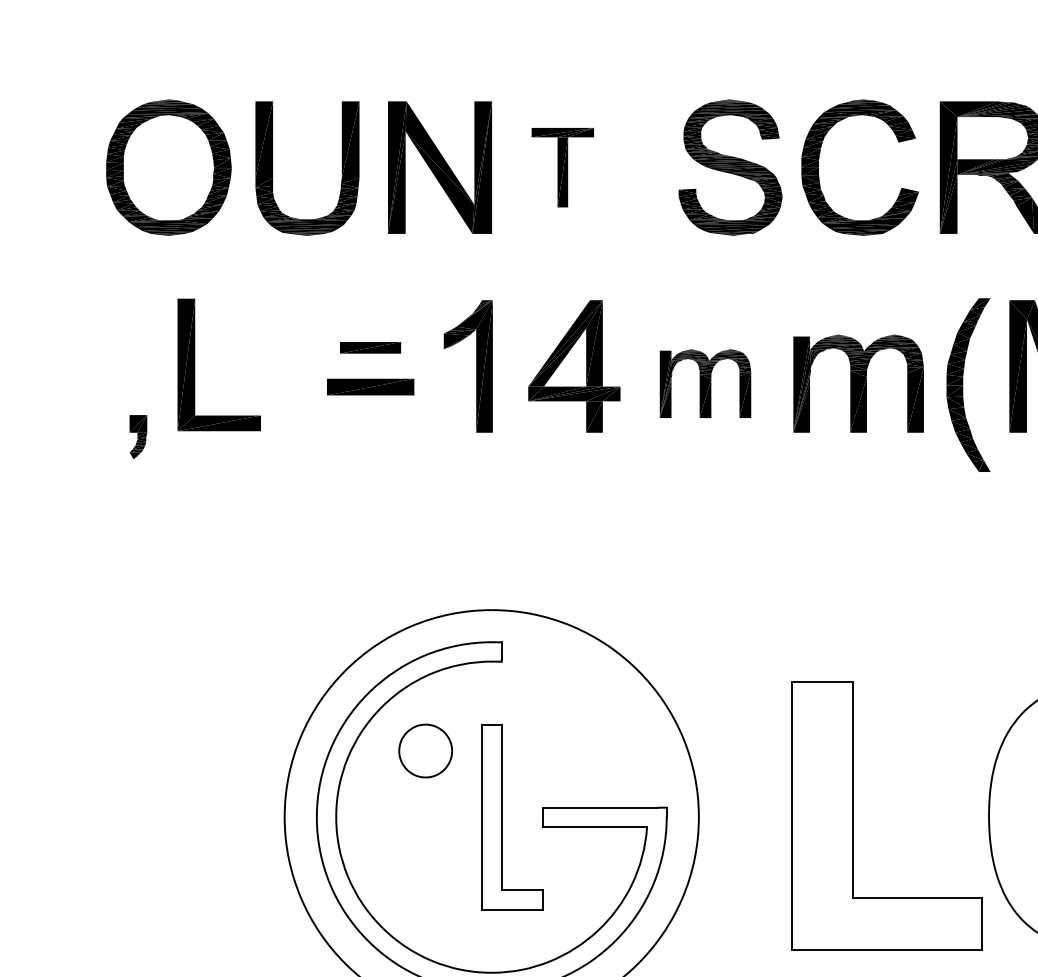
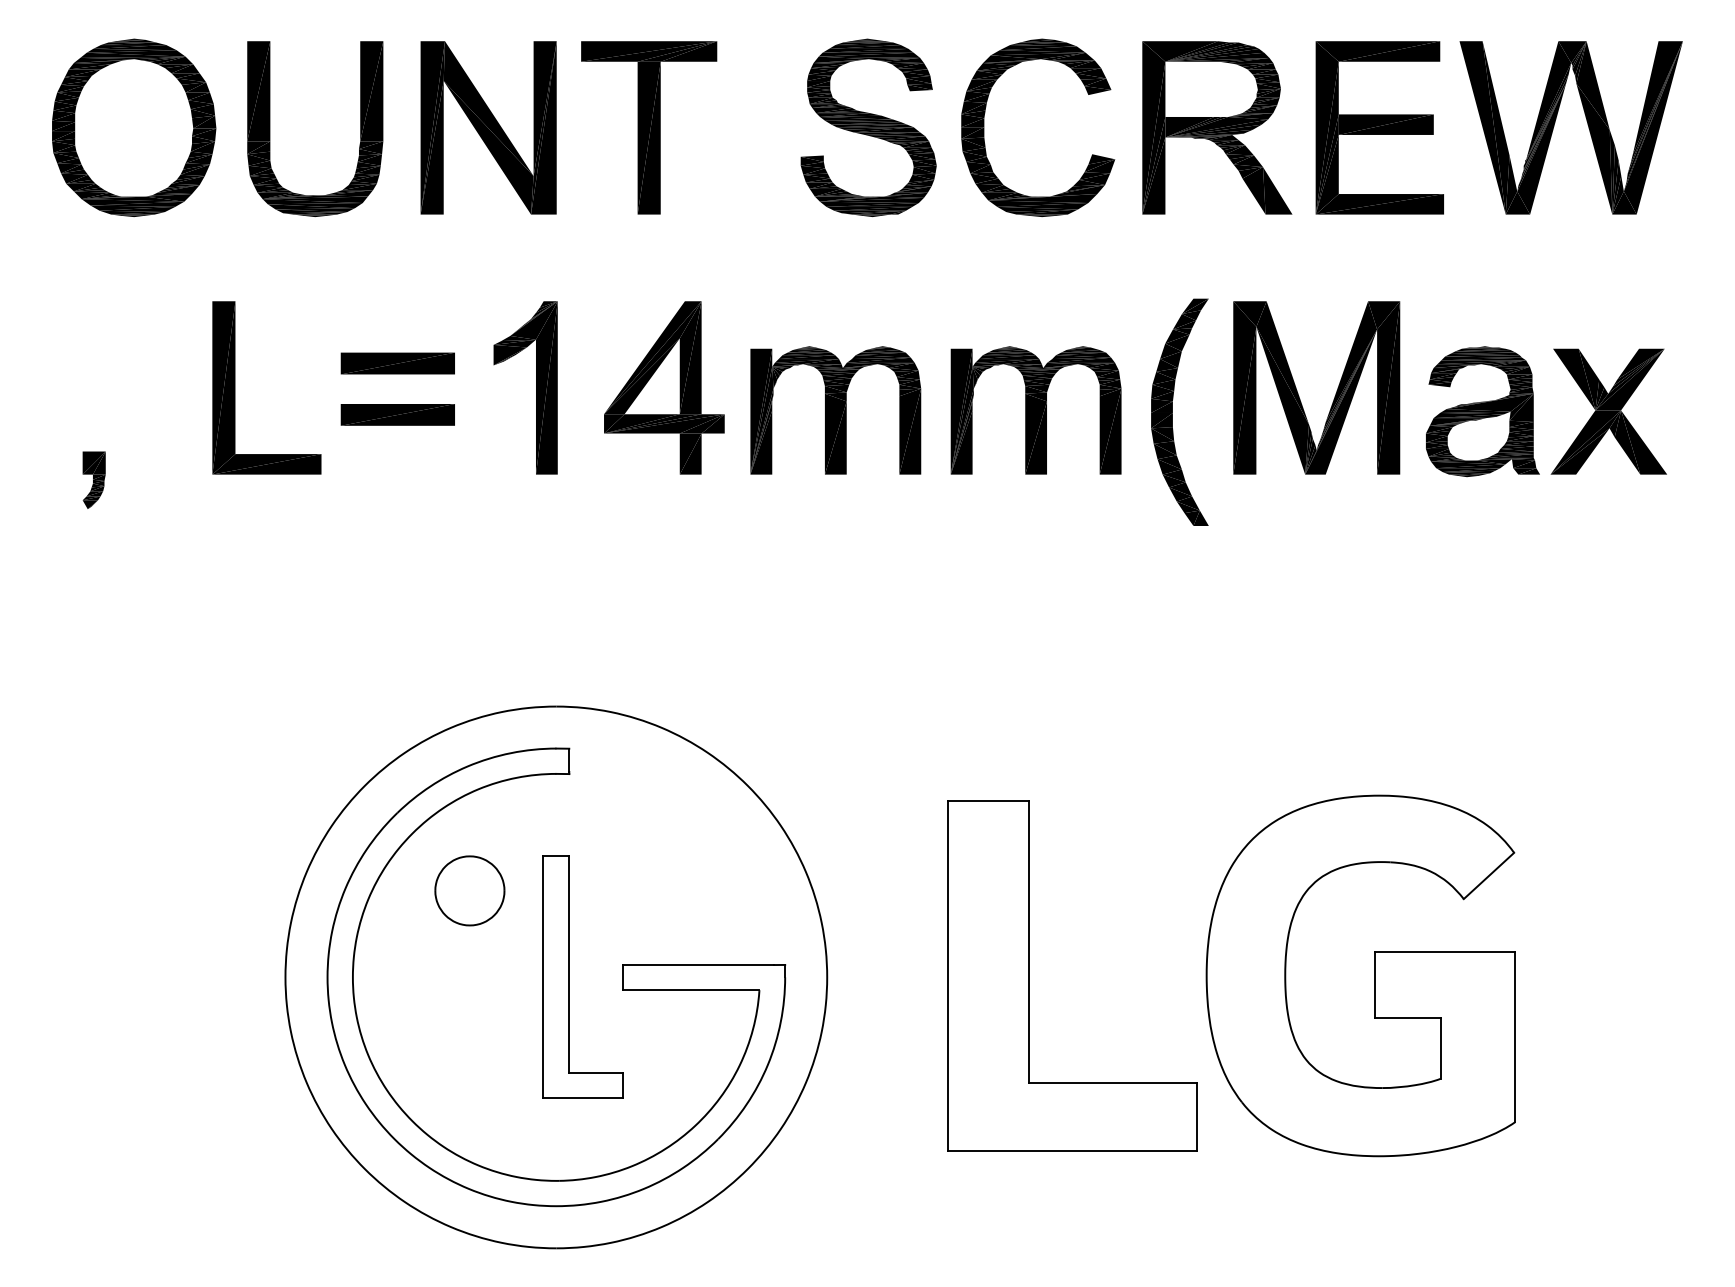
part: (563, 167) -> (649, 127), size x1.67
part: (370, 347) -> (397, 363), size x1.43
part: (195, 364) -> (235, 387), moved
part: (705, 383) -> (835, 410), size x1.43

